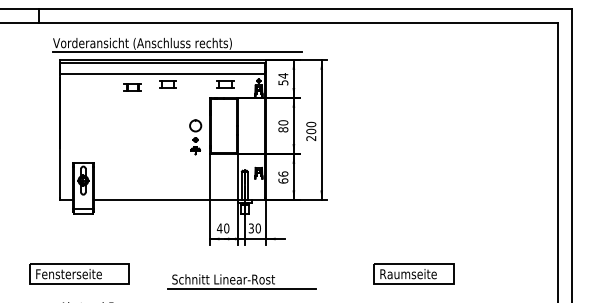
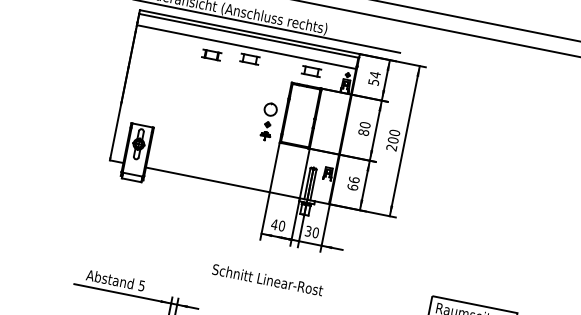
part: (79, 273) -> (114, 242), removed
line: (241, 288) -> (285, 293), removed

